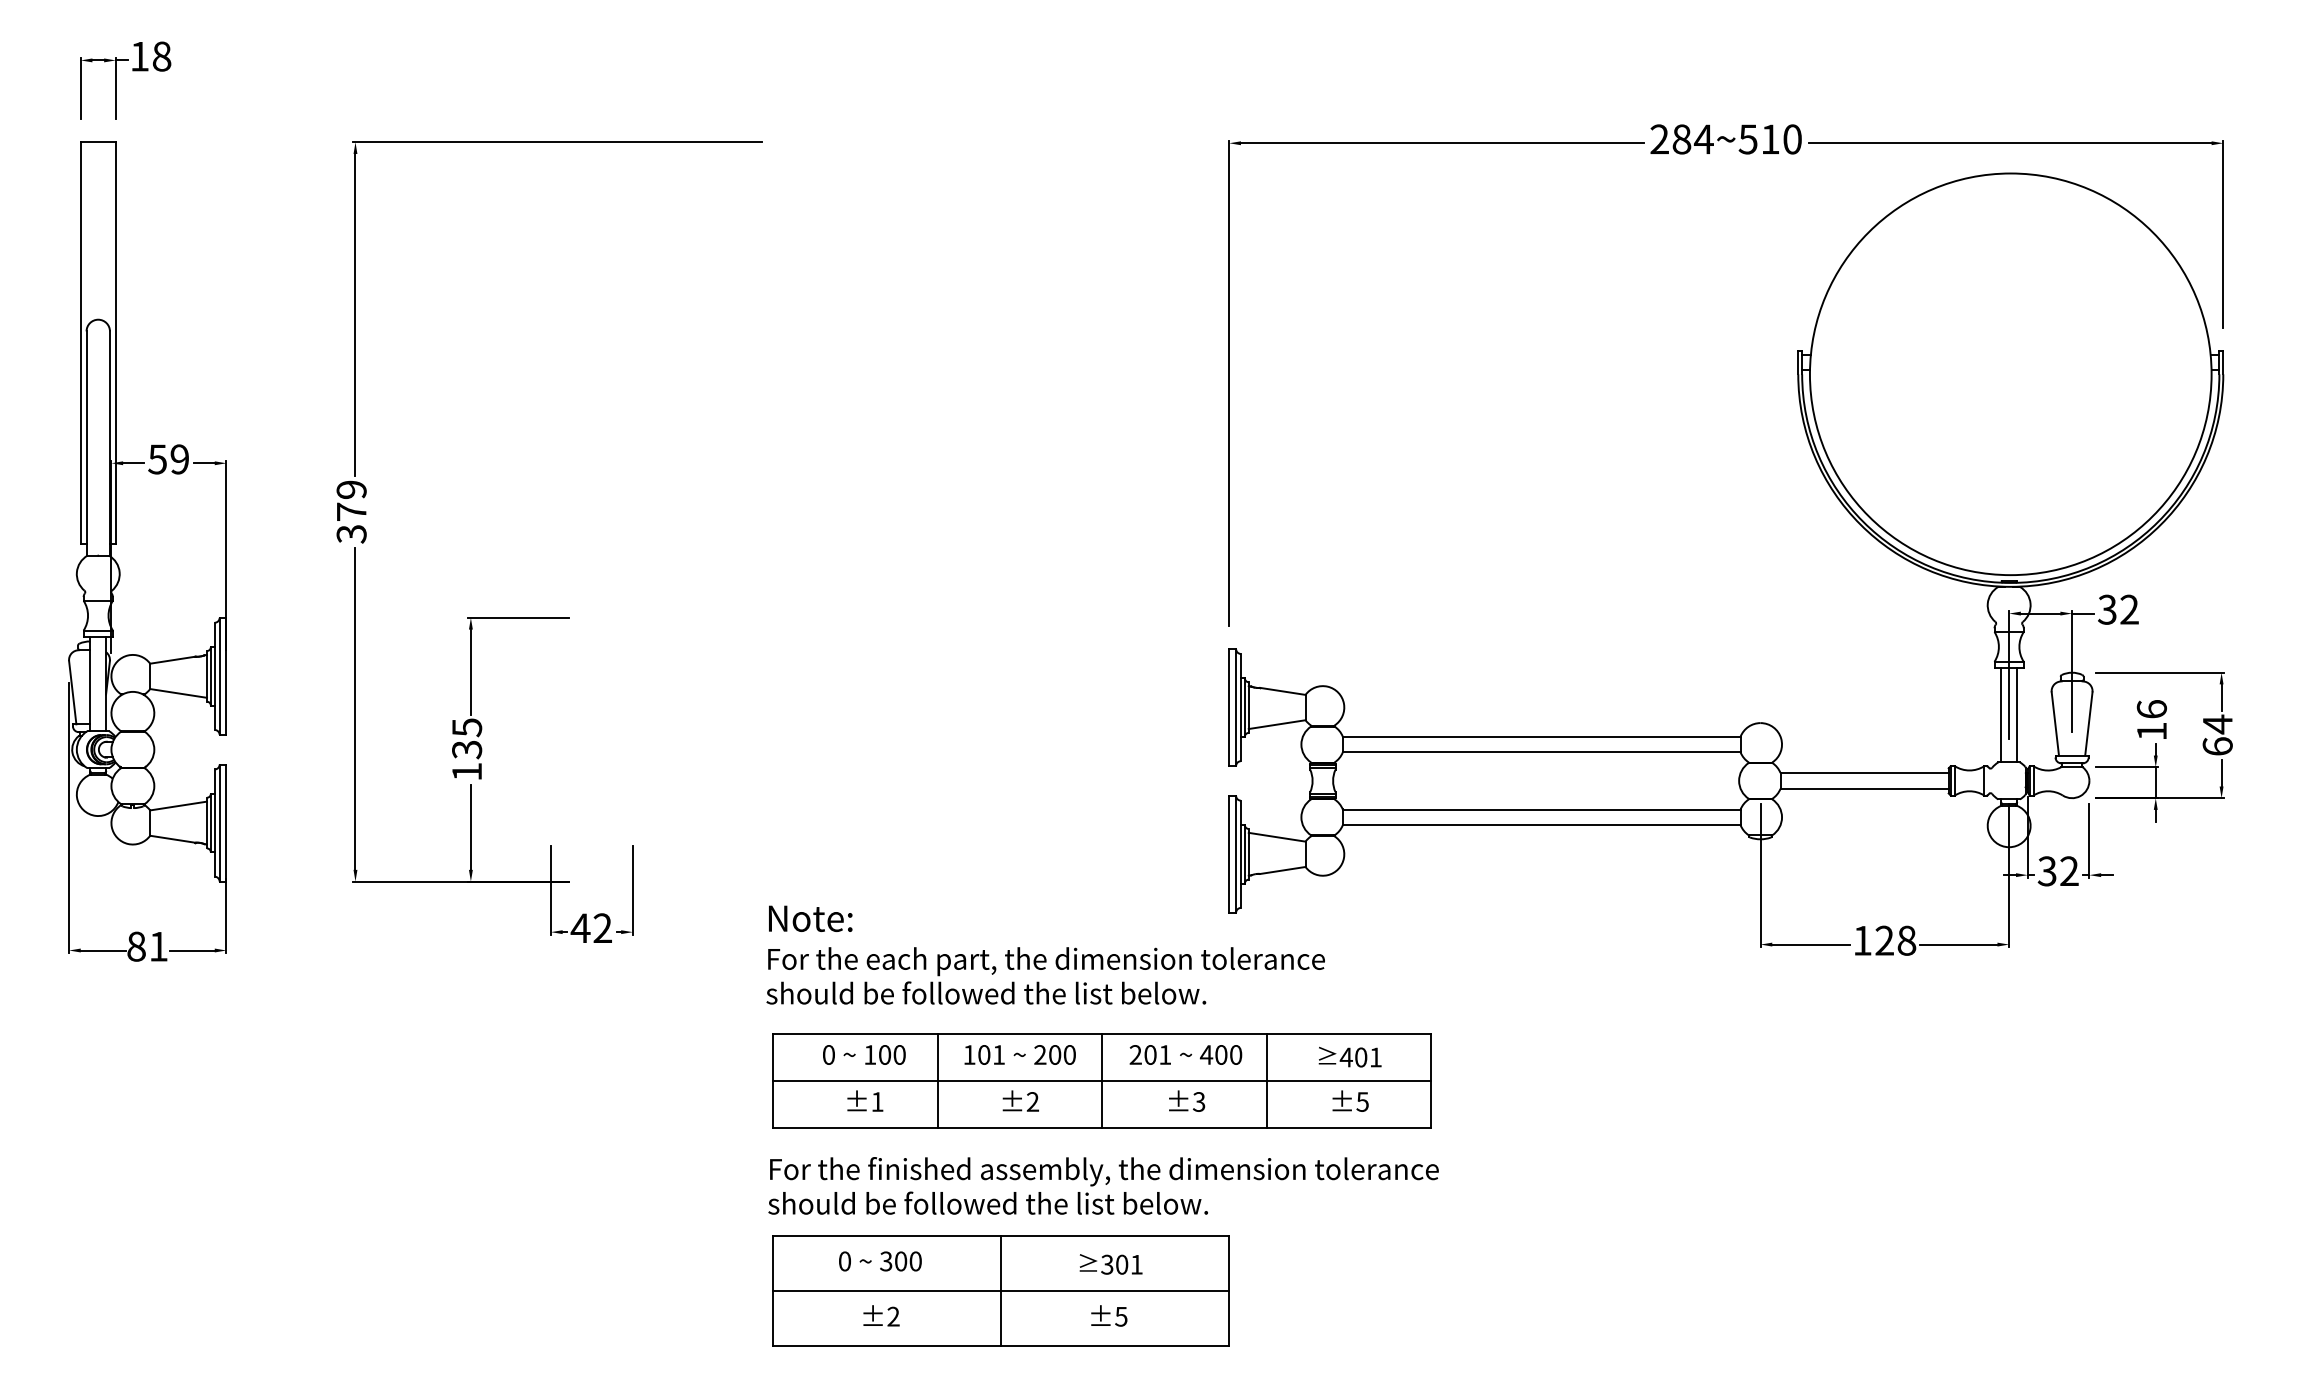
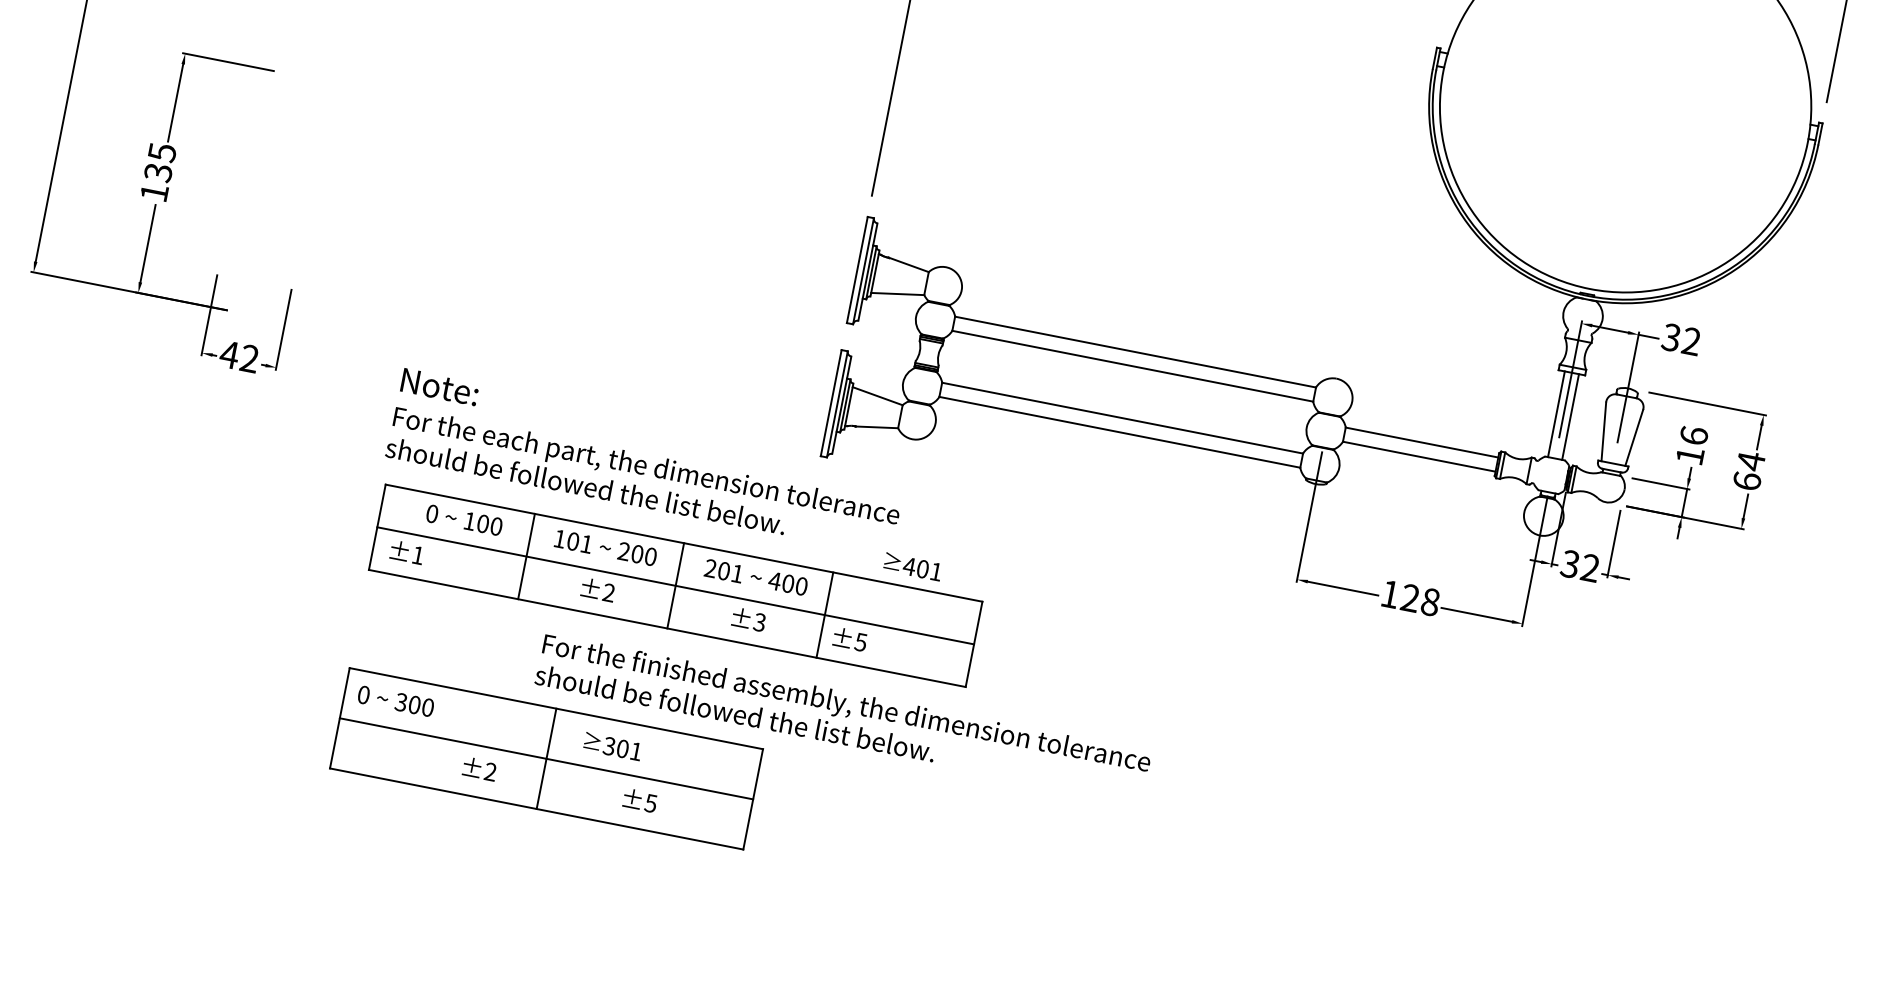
text: (1349, 1056) -> (912, 566), moved
text: (865, 1100) -> (407, 551), moved
text: (1350, 1100) -> (850, 638), moved
text: (1103, 1185) -> (843, 717), moved
text: (880, 1261) -> (396, 701), moved
text: (1110, 1264) -> (612, 746), moved
text: (881, 1315) -> (479, 768), moved

